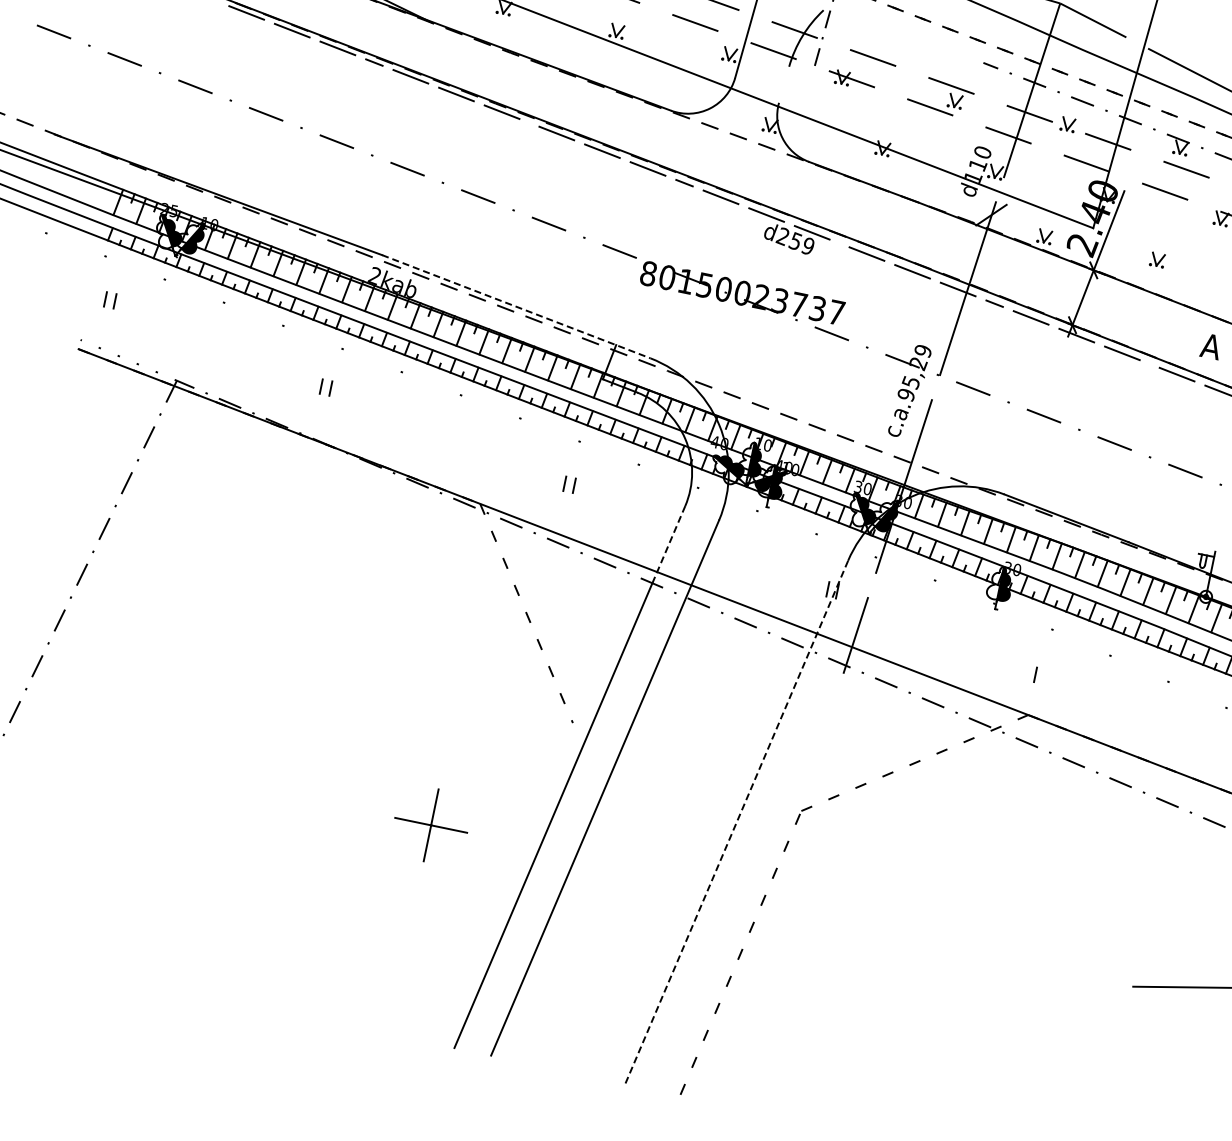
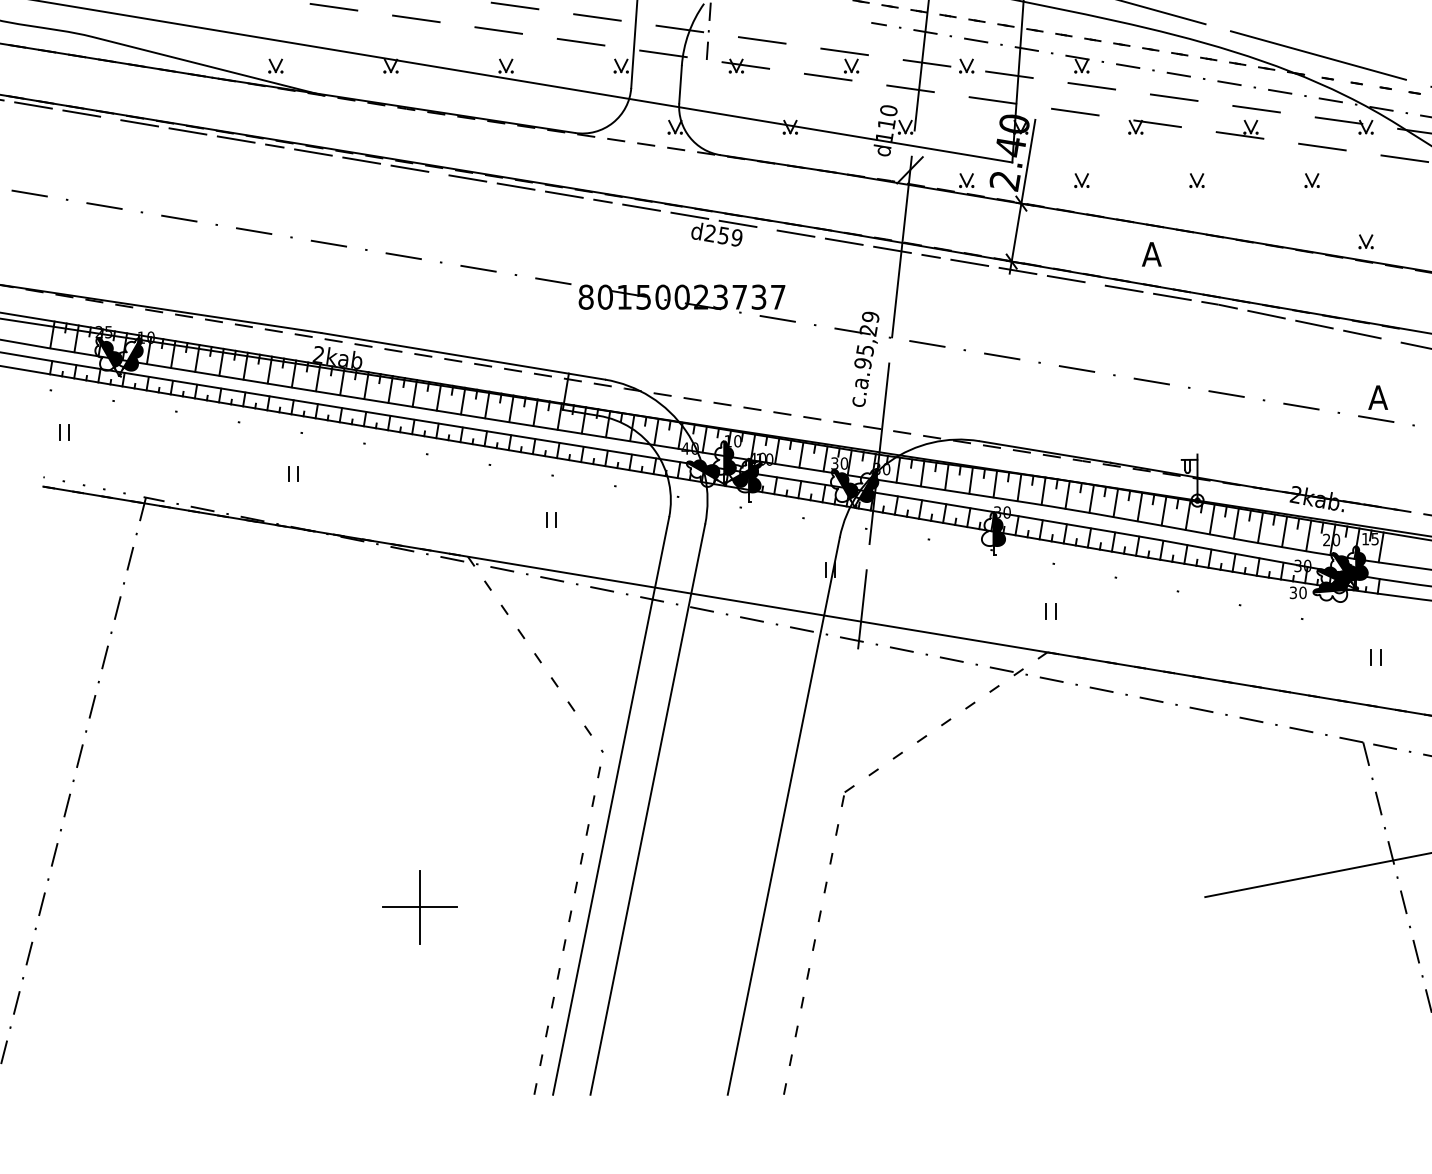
line: (784, 84) -> (680, 84), added
line: (516, 306) -> (463, 356), dashed -> solid
line: (668, 544) -> (660, 558), dashed -> solid
line: (1044, 676) -> (1055, 611), added
line: (736, 821) -> (783, 815), dashed -> solid
part: (430, 825) -> (419, 907), moved
line: (505, 882) -> (569, 922), added

